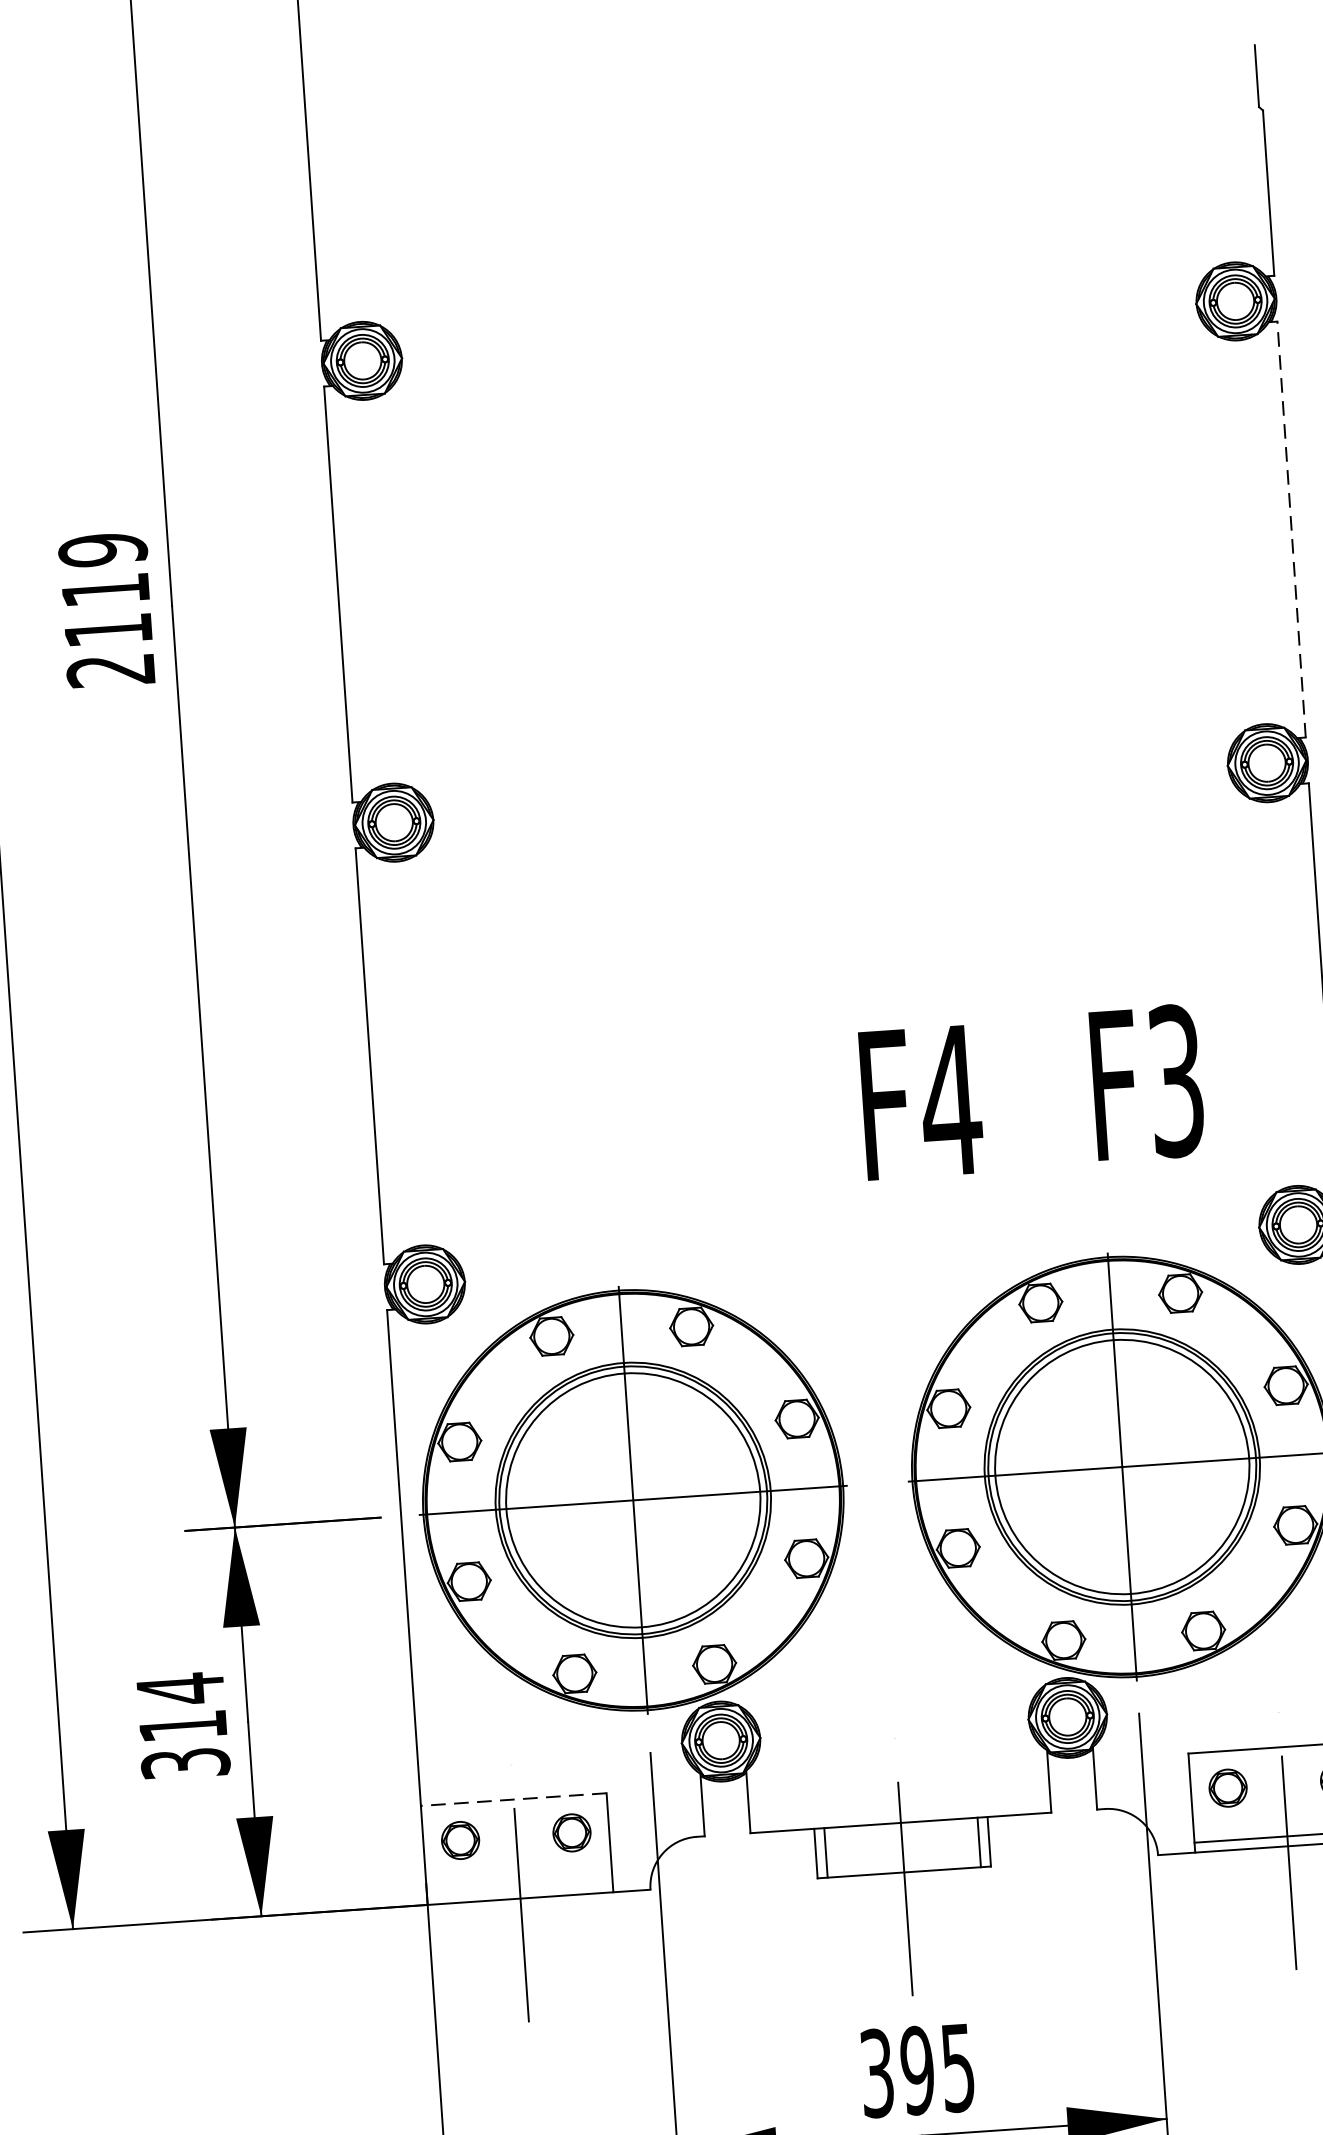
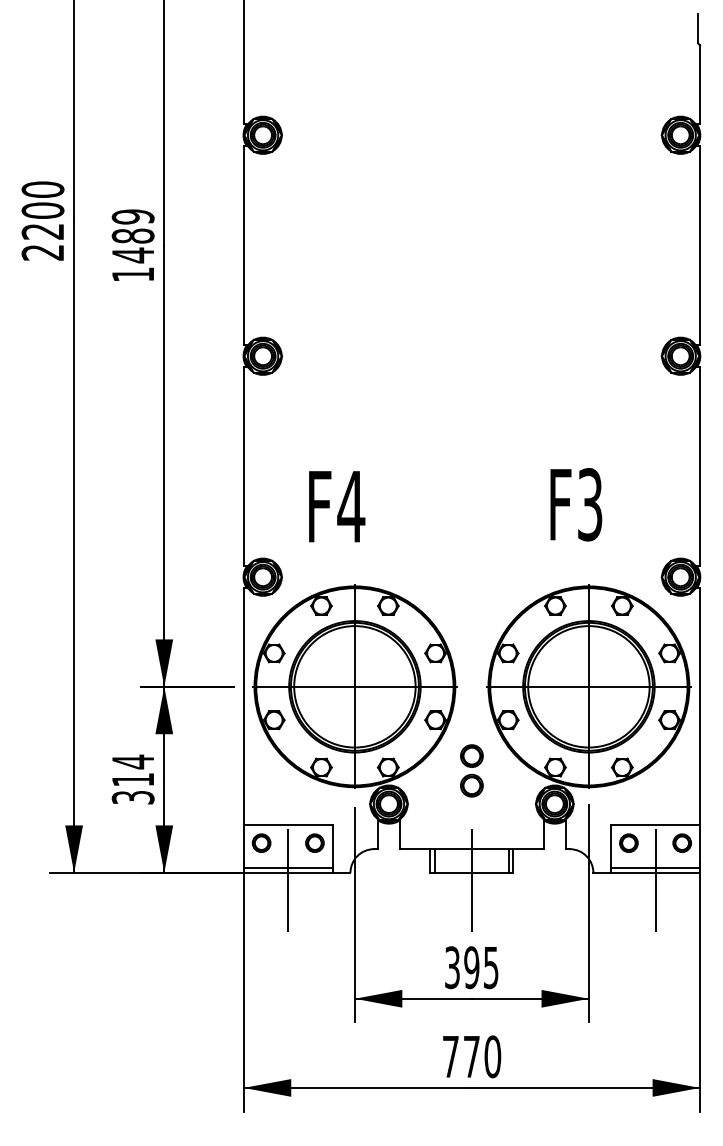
line: (1292, 528) -> (700, 245), dashed -> solid
text: (106, 628) -> (132, 254), 2119 -> 1489
text: (1147, 1082) -> (576, 504), moved
text: (922, 1102) -> (337, 506), moved
part: (888, 1658) -> (471, 770), added
line: (512, 1799) -> (287, 825), dashed -> solid
line: (518, 1889) -> (287, 868), added

